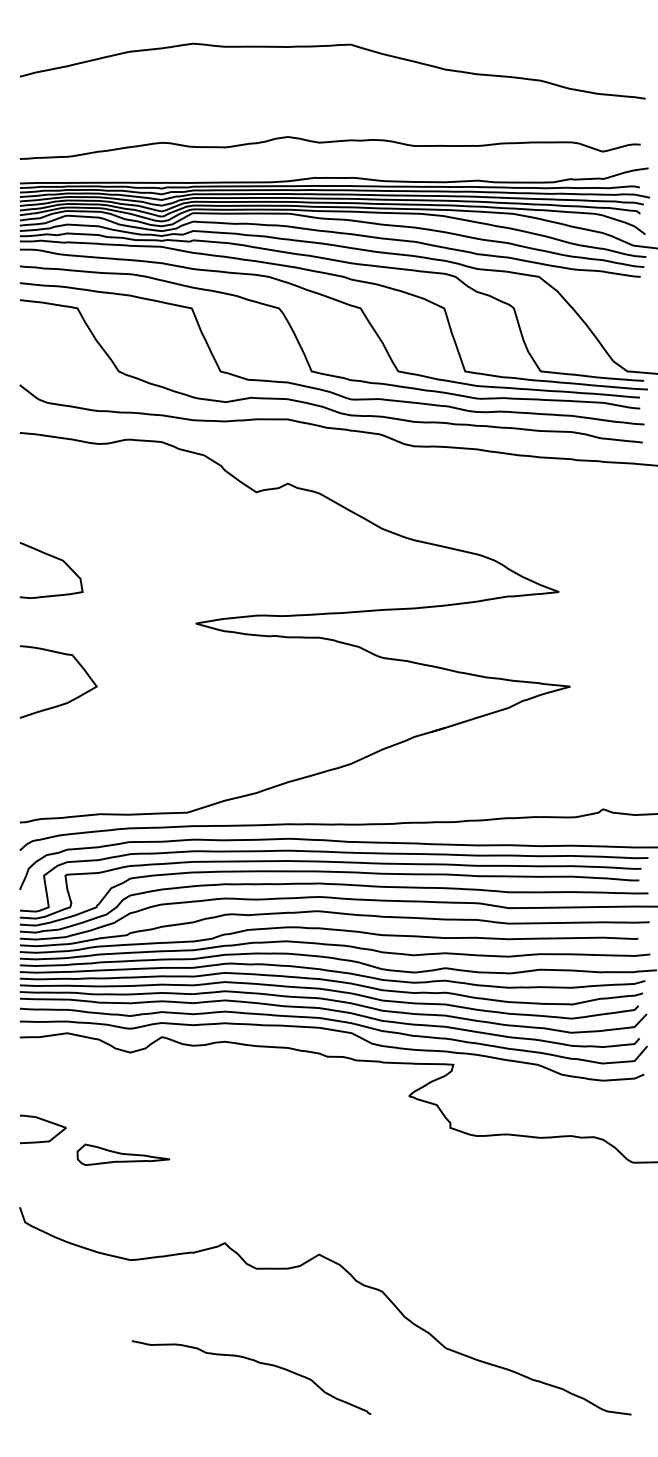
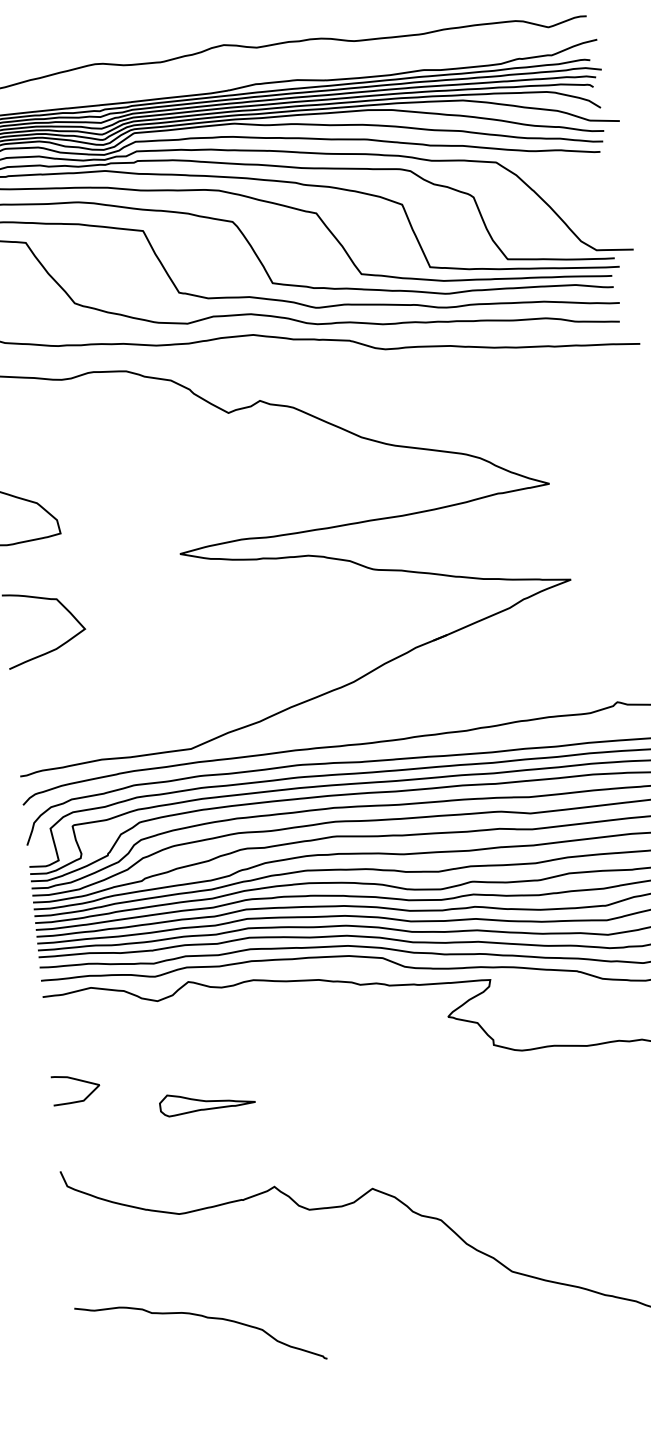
part: (123, 1154) -> (207, 1101), moved
curve: (258, 1363) -> (206, 1318), moved

